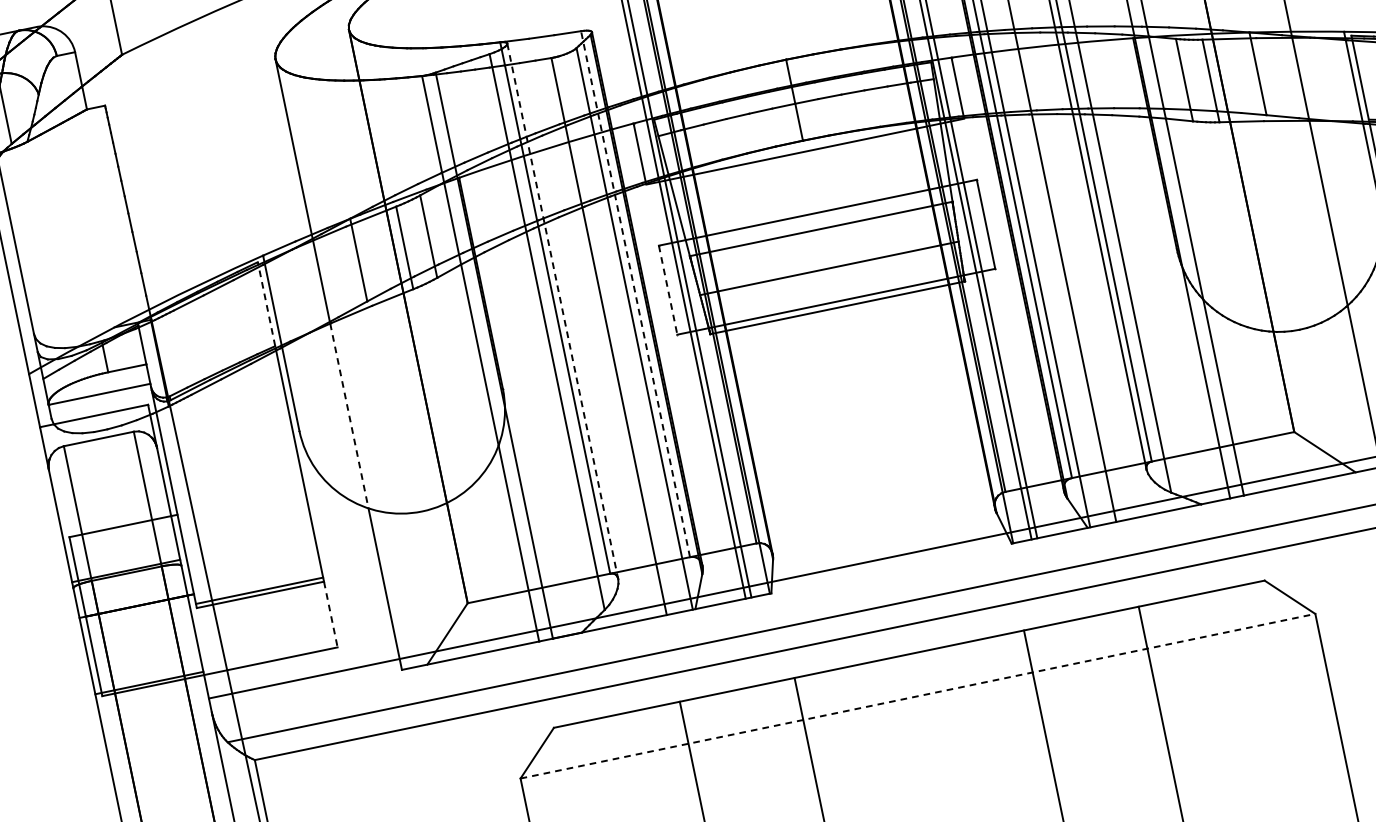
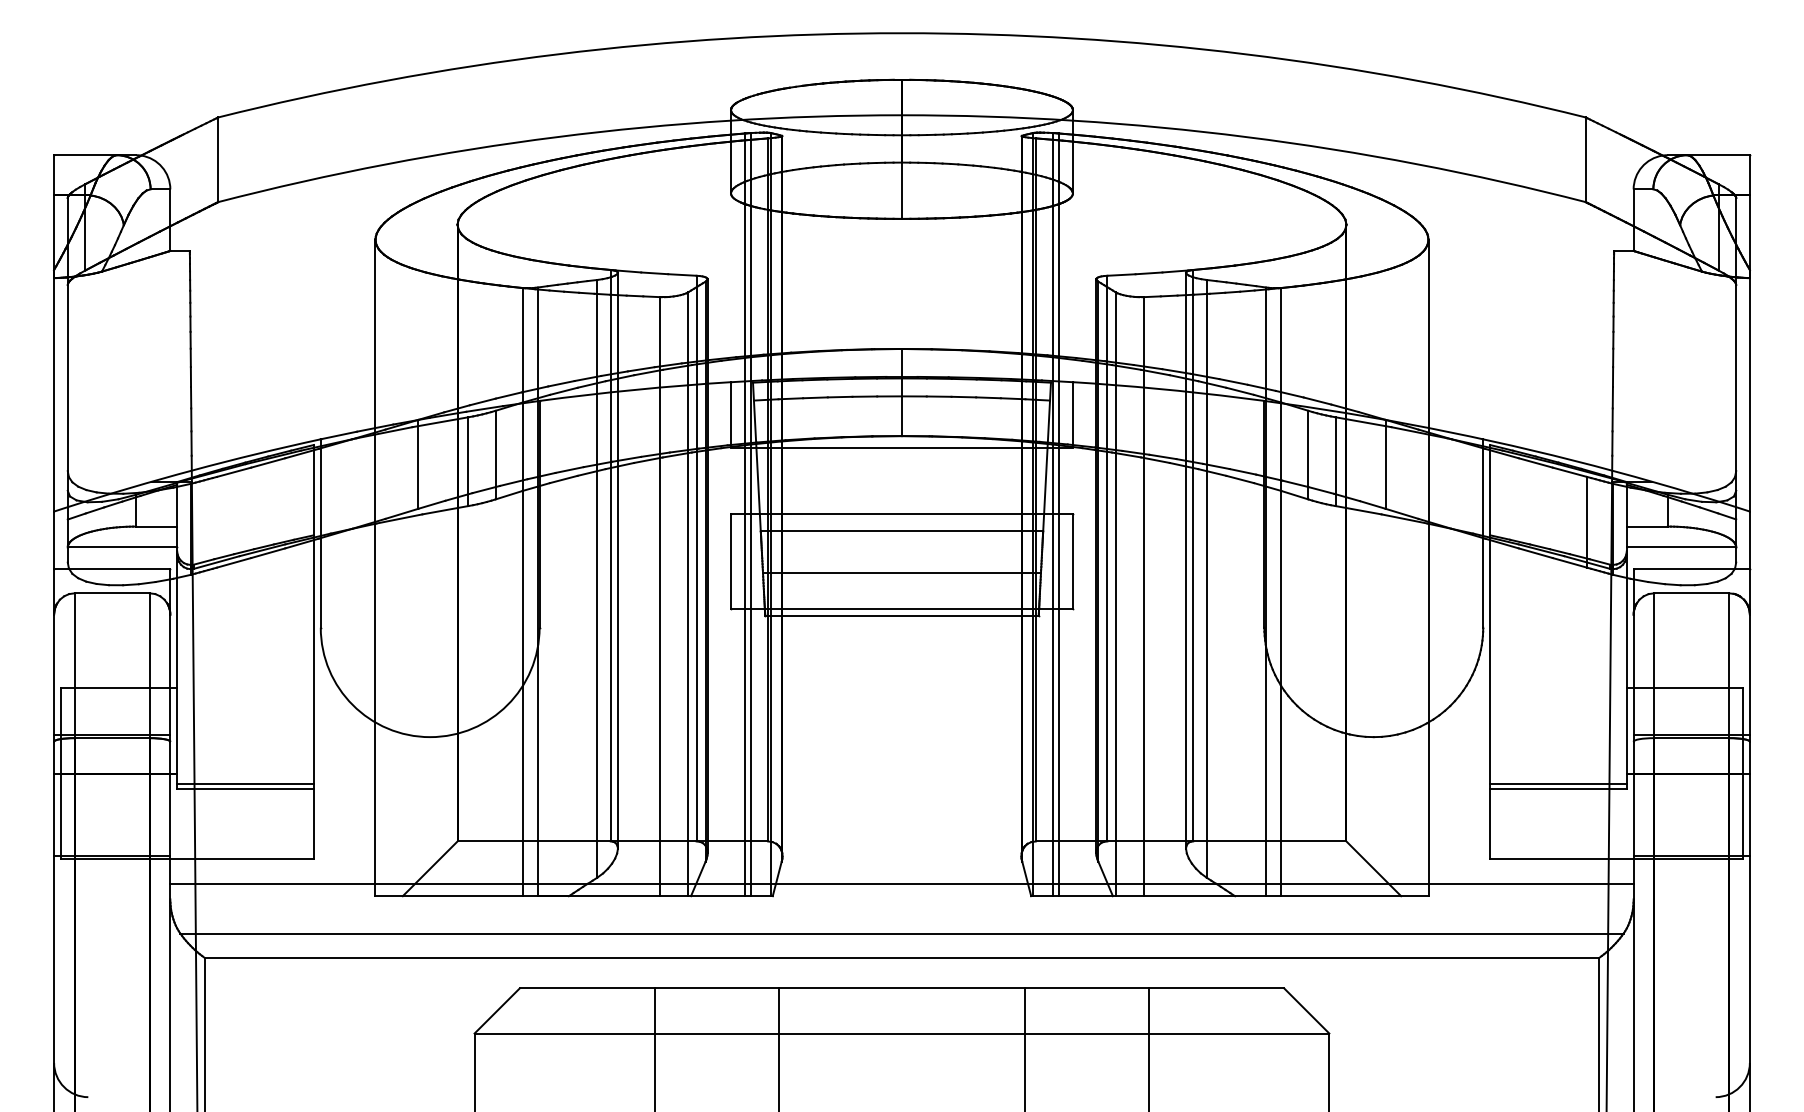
line: (668, 290) -> (731, 561), dashed -> solid
line: (635, 294) -> (696, 558), dashed -> solid
line: (266, 303) -> (313, 489), dashed -> solid
line: (562, 311) -> (617, 560), dashed -> solid
line: (349, 416) -> (375, 623), dashed -> solid
line: (330, 615) -> (313, 824), dashed -> solid
line: (918, 696) -> (902, 1033), dashed -> solid

